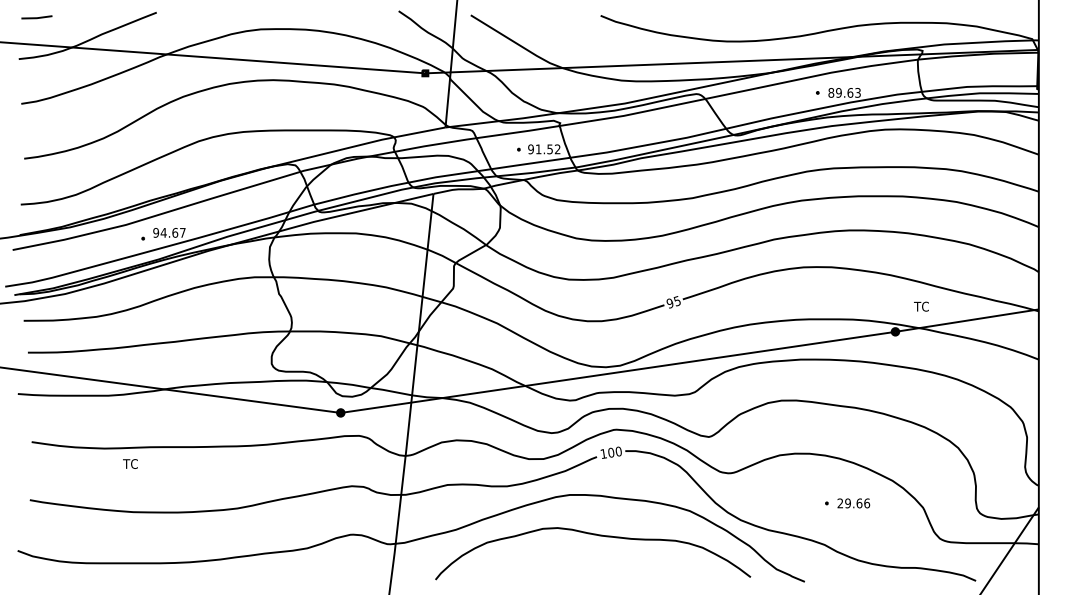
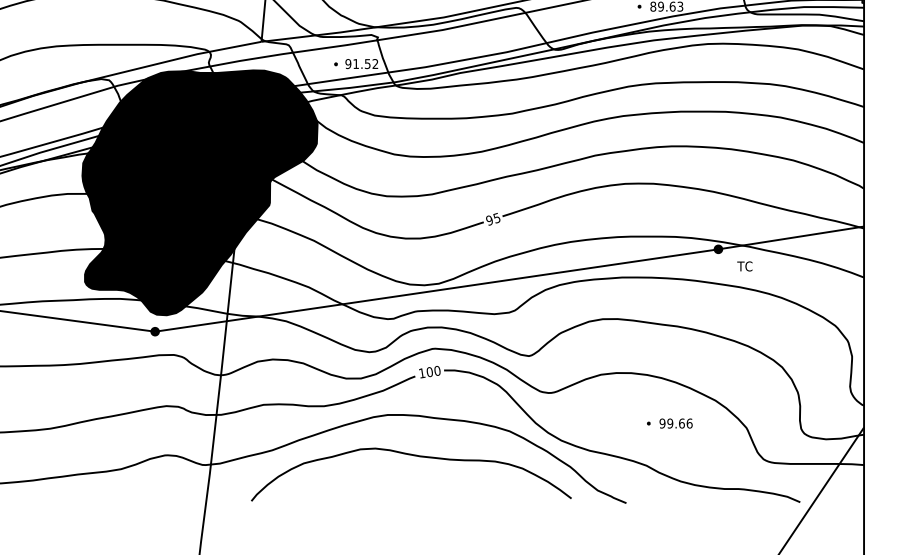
fill: (384, 275) -> (199, 192), added
text: (921, 306) -> (744, 266), moved
text: (840, 503) -> (662, 423), 29.66 -> 99.66

